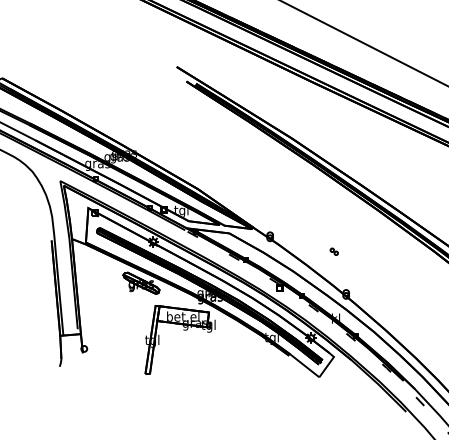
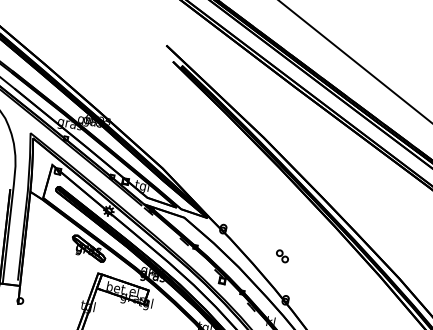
part: (334, 251) -> (282, 256), size x1.67

